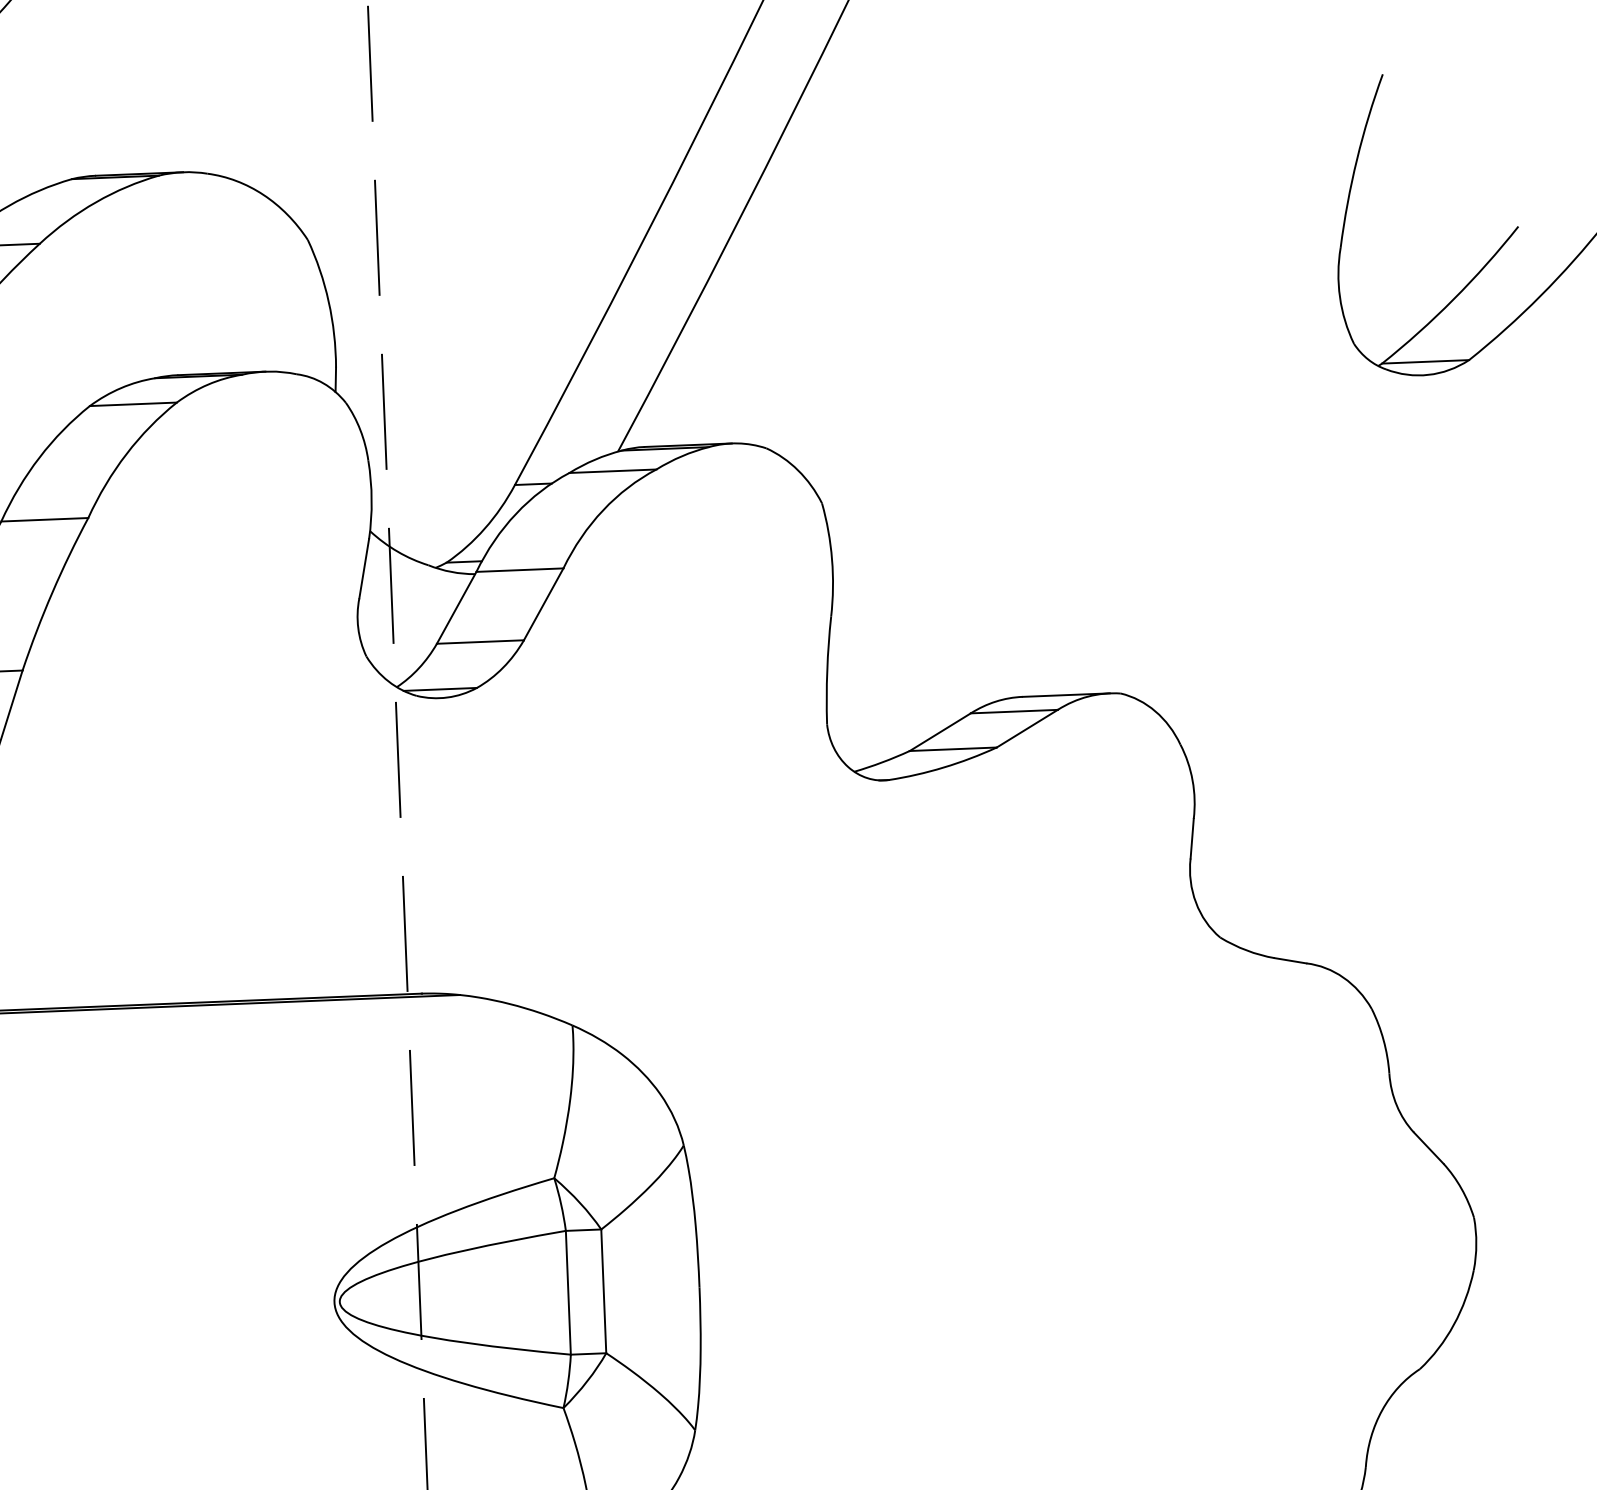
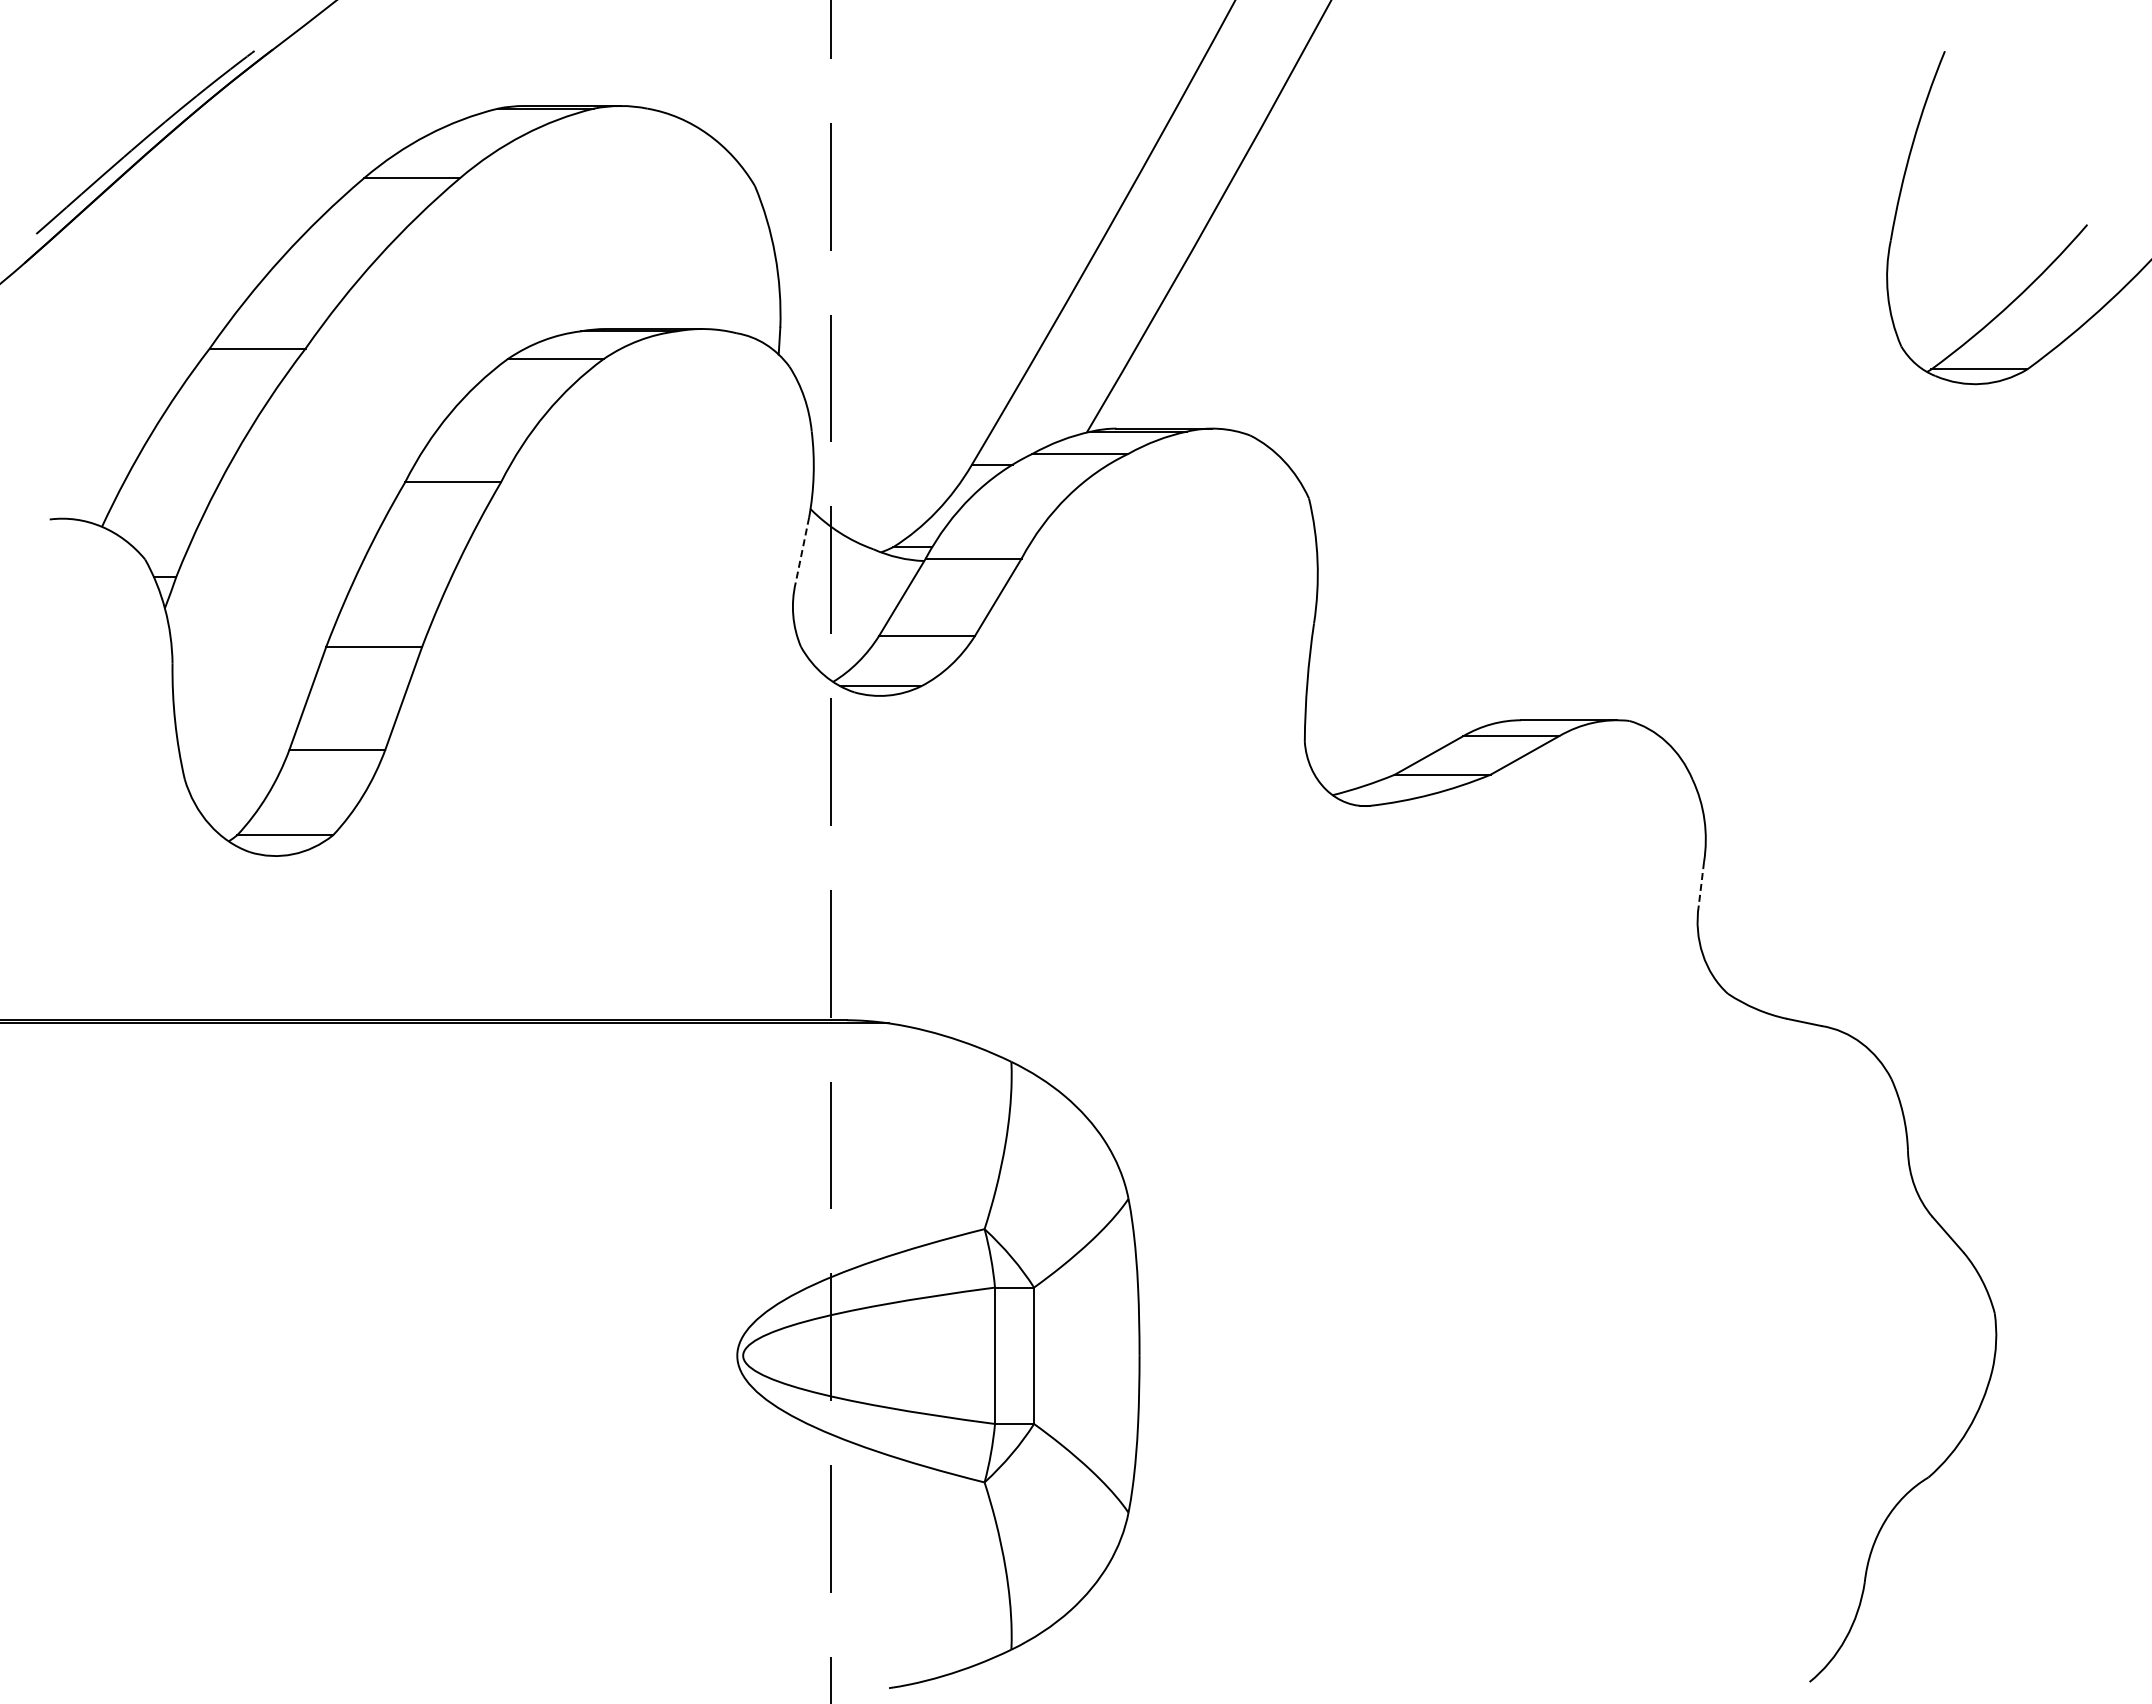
line: (364, 569) -> (802, 550), solid -> dashed
line: (1192, 838) -> (1701, 883), solid -> dashed

